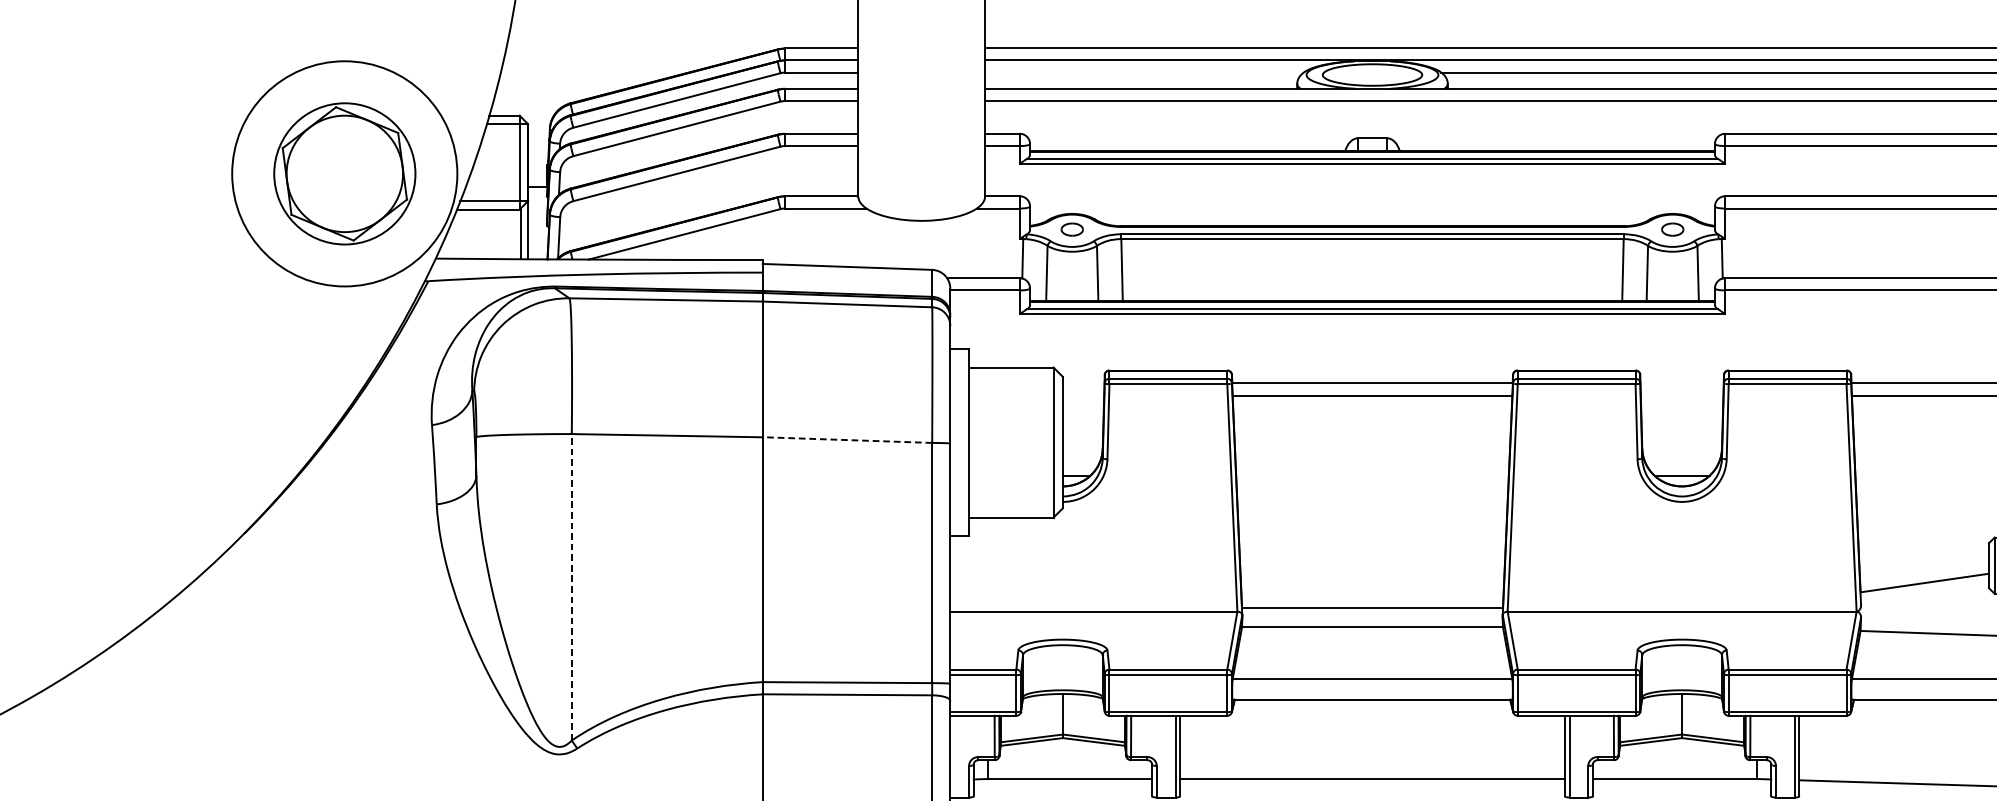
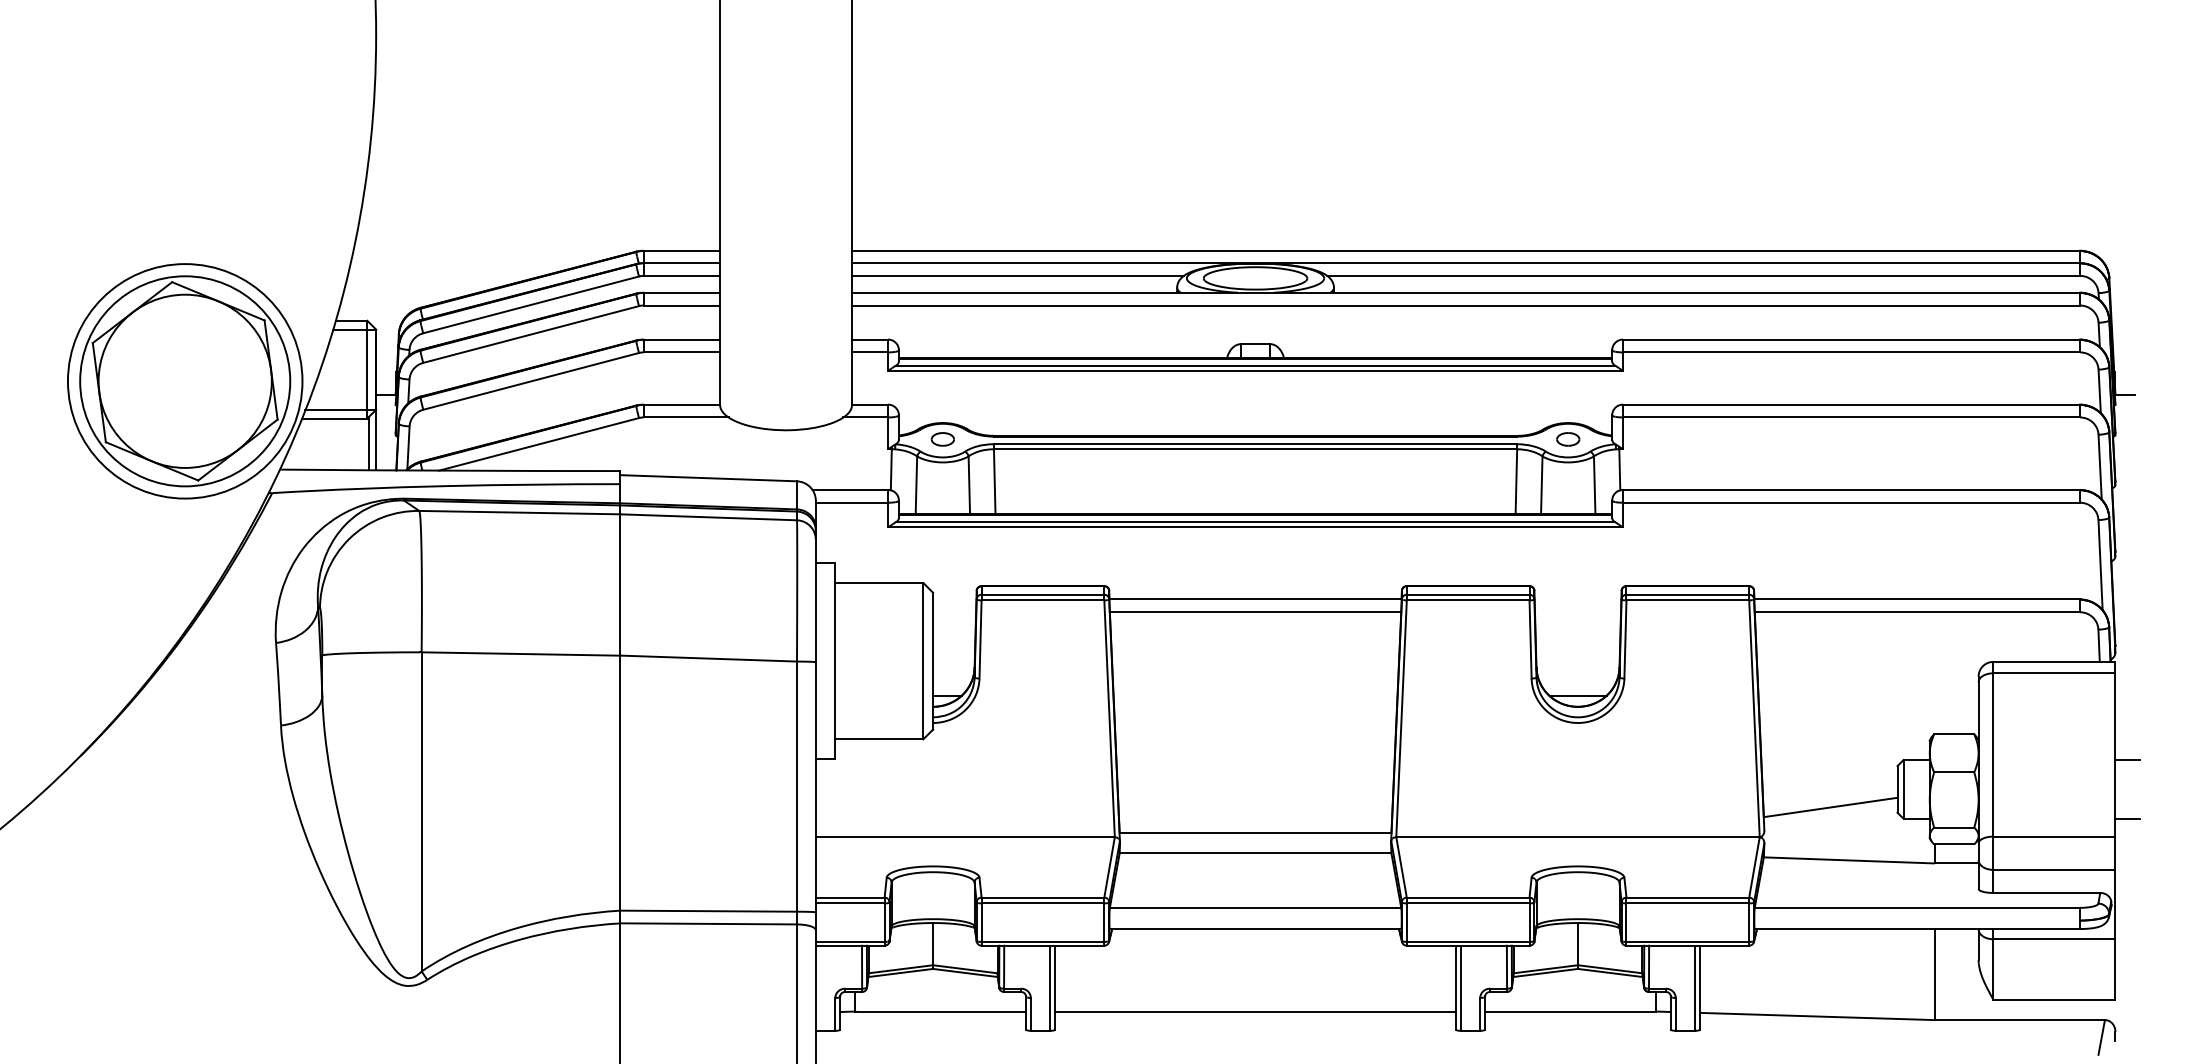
line: (1143, 72) -> (1017, 275), added
part: (345, 174) -> (185, 381), size x1.43
line: (847, 440) -> (708, 658), dashed -> solid
line: (571, 586) -> (421, 811), dashed -> solid

